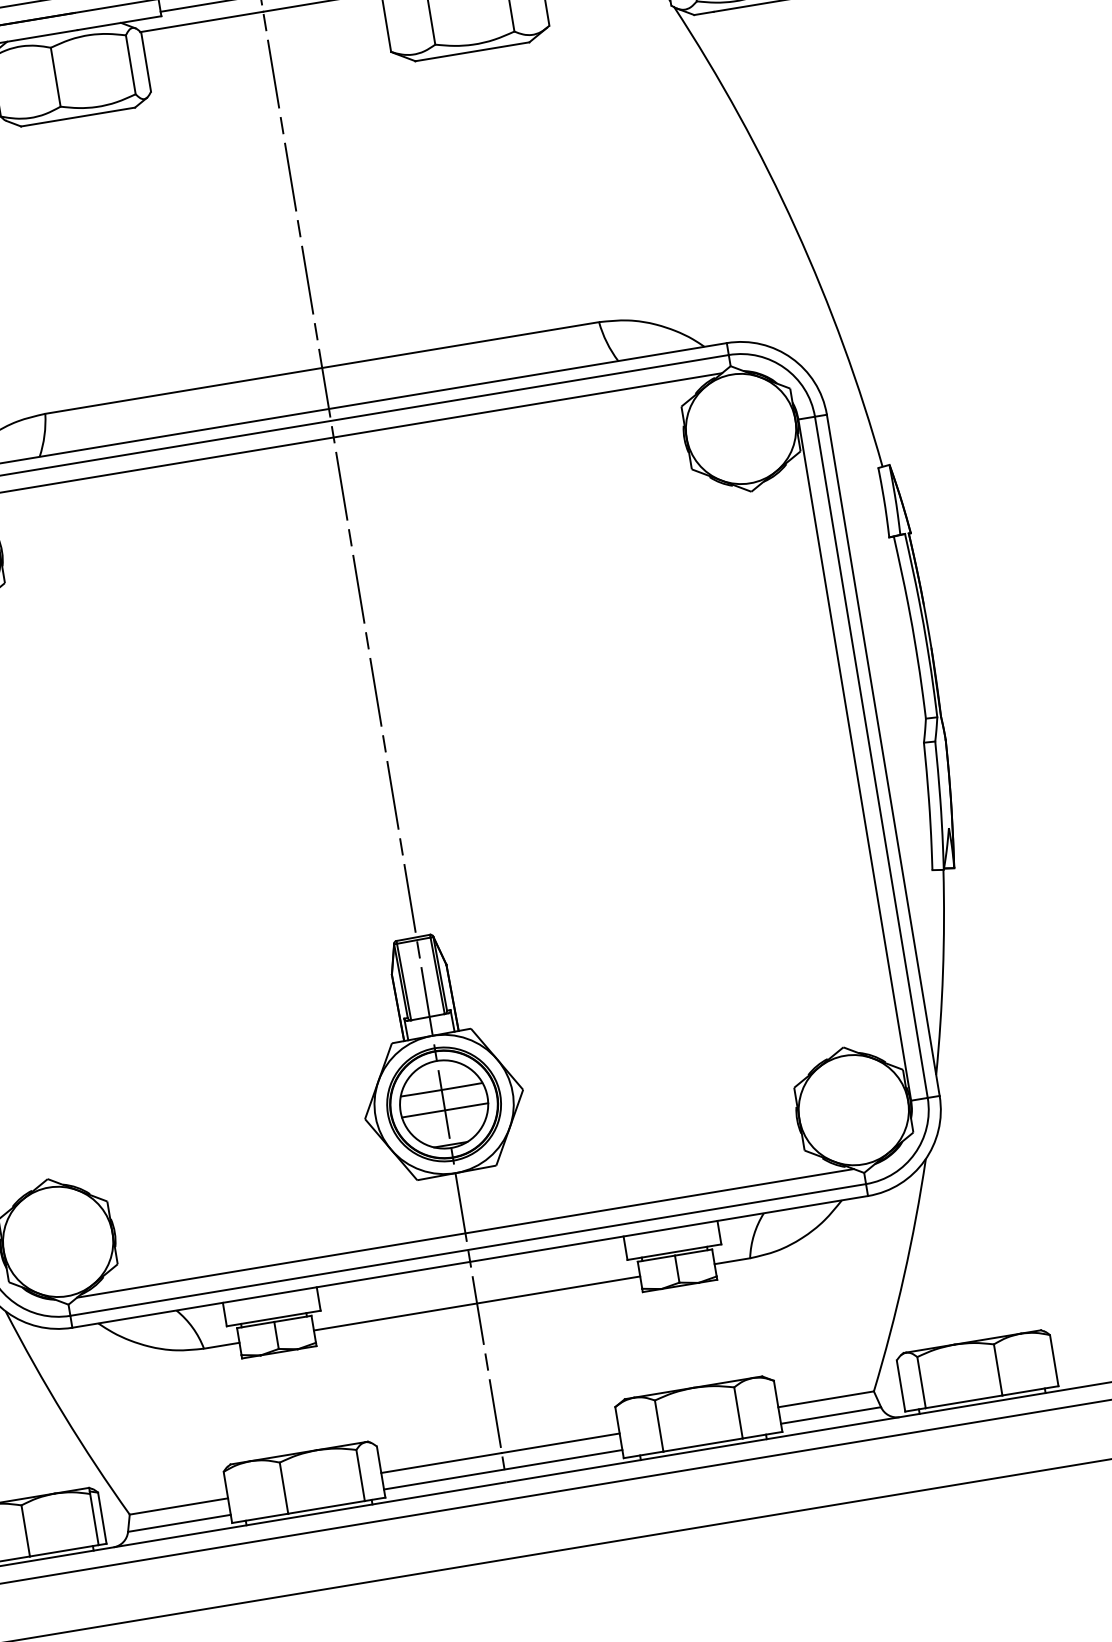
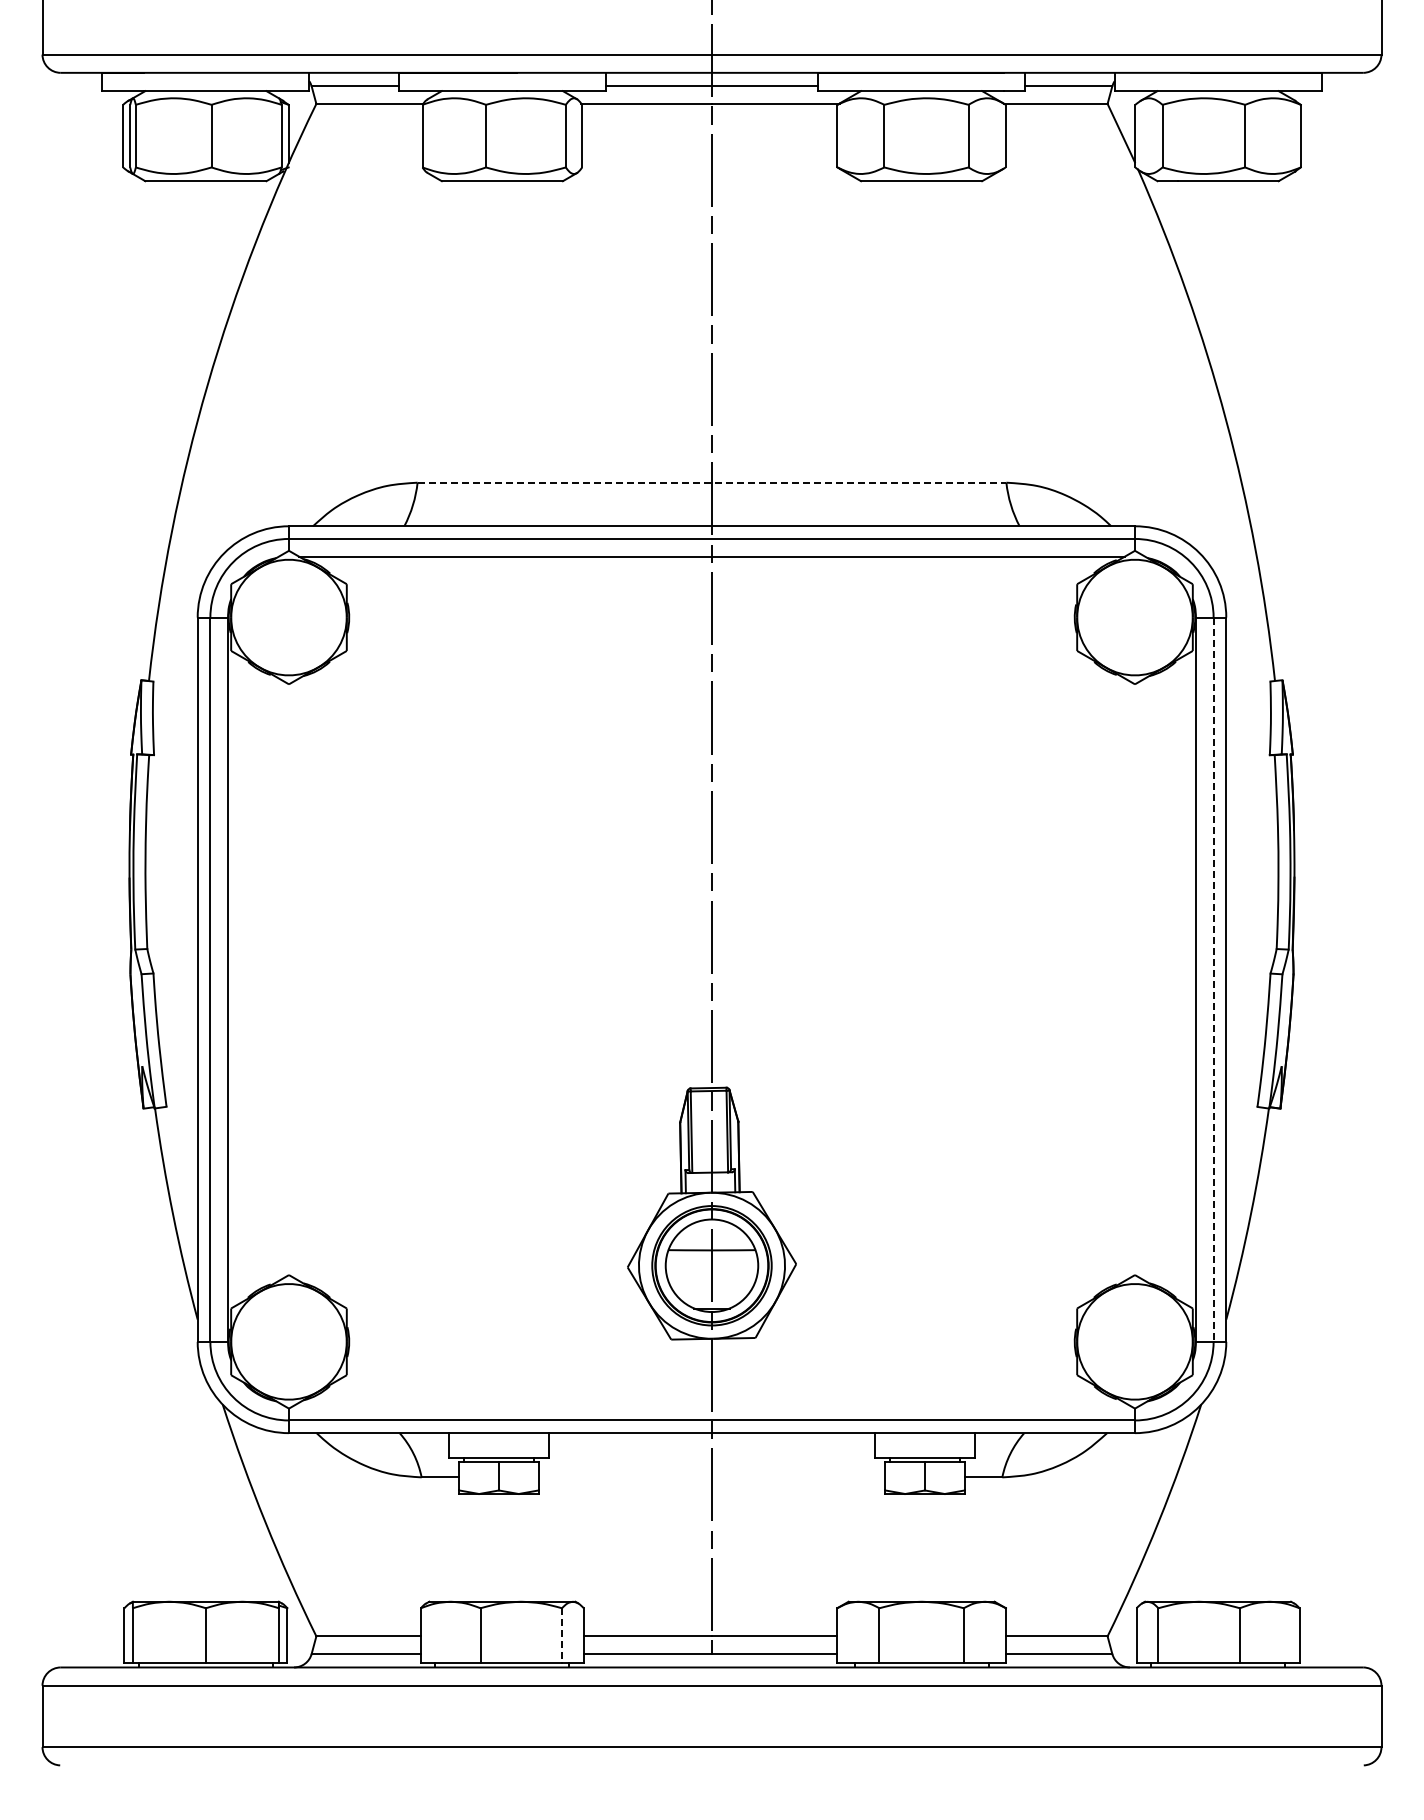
line: (322, 367) -> (712, 482), solid -> dashed
line: (871, 758) -> (1213, 980), solid -> dashed
line: (444, 1110) -> (711, 1272), removed
line: (464, 1233) -> (711, 1402), removed
line: (476, 1303) -> (711, 1477), removed
line: (361, 1475) -> (562, 1635), solid -> dashed

